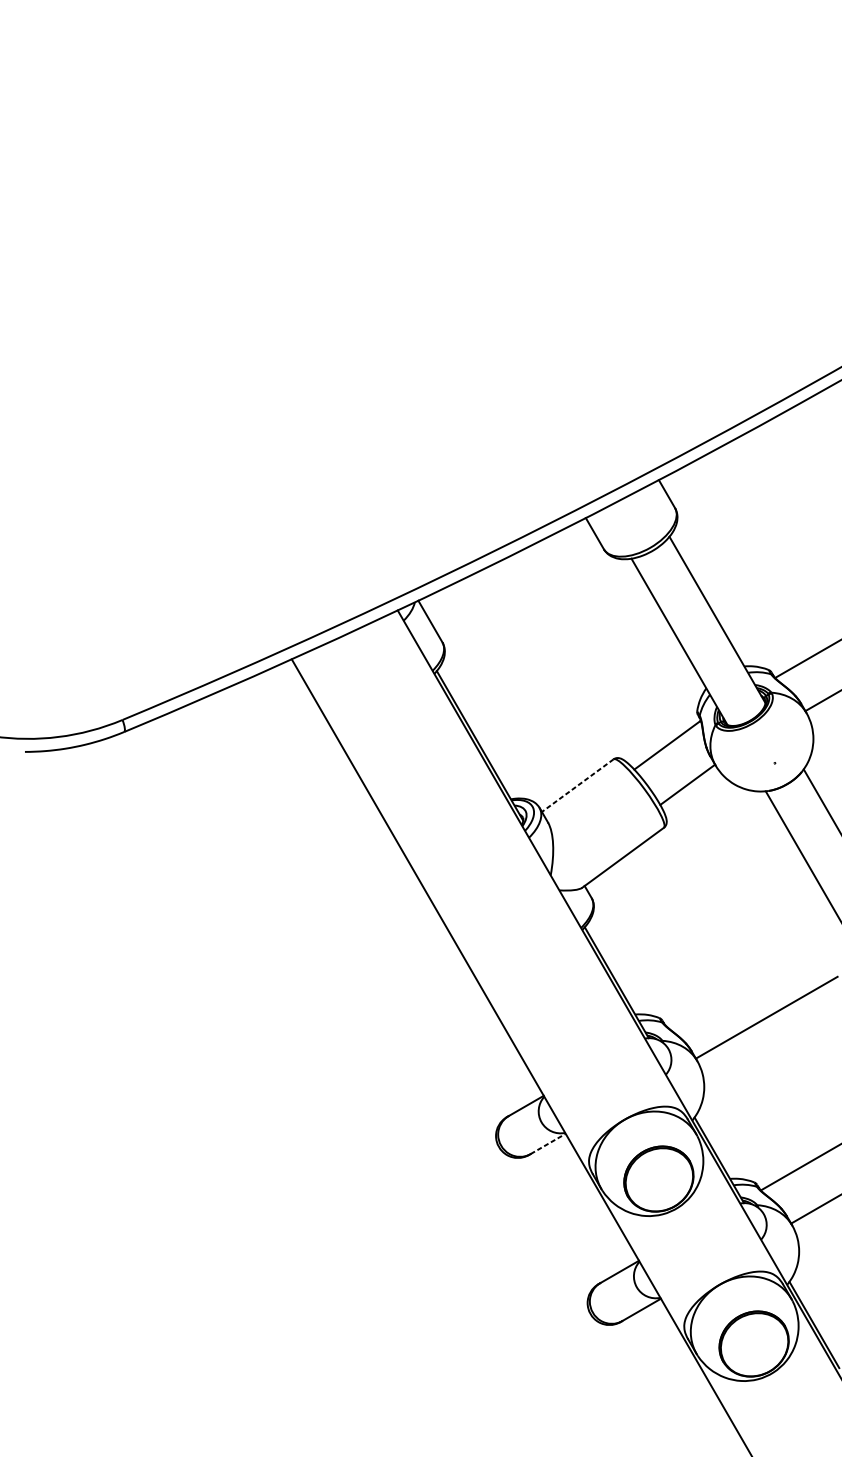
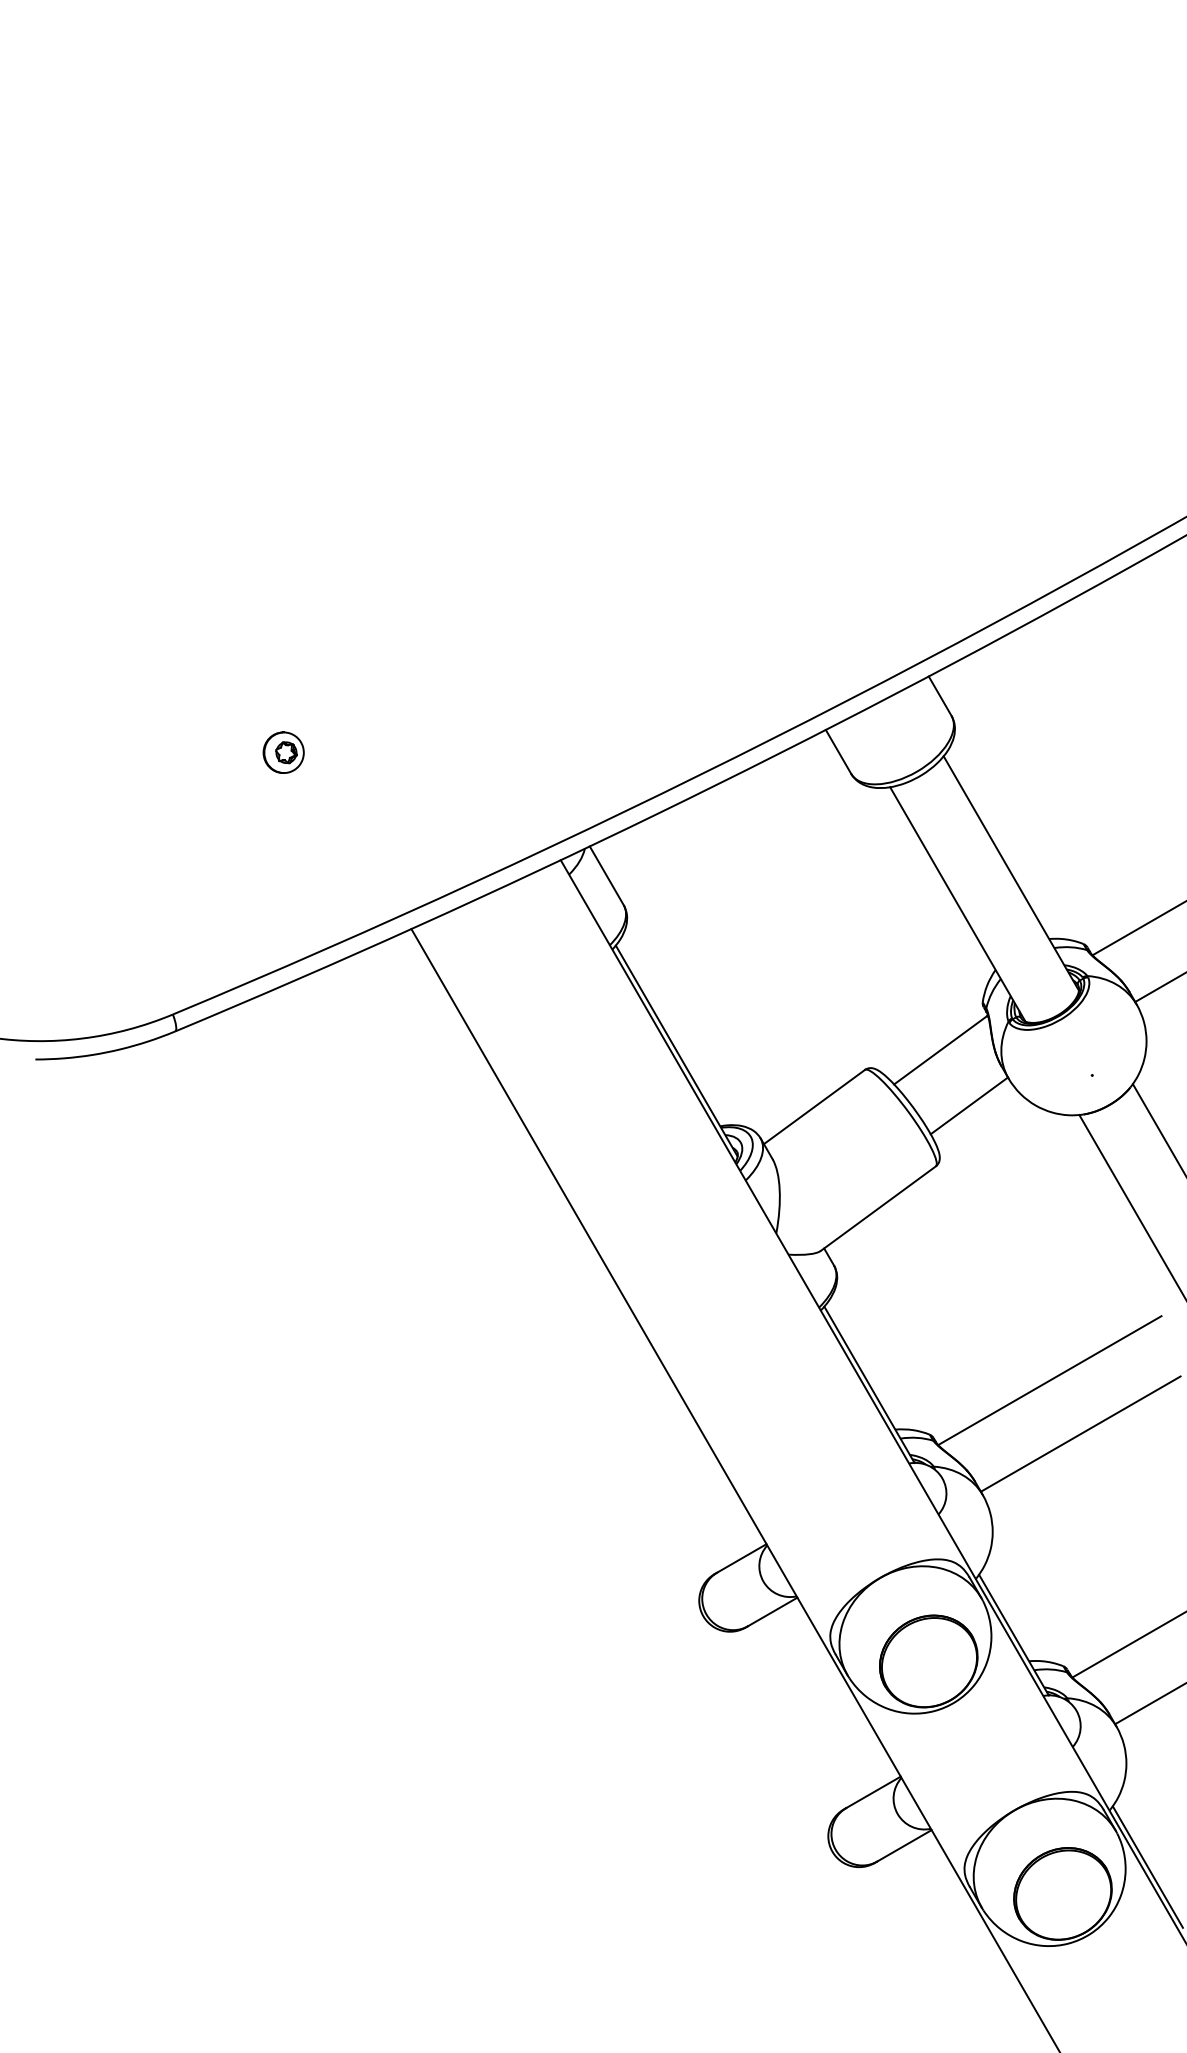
part: (201, 534) -> (283, 752), added
line: (577, 785) -> (814, 1107), dashed -> solid
line: (744, 979) -> (1049, 1380), added
line: (548, 1143) -> (772, 1611), dashed -> solid

